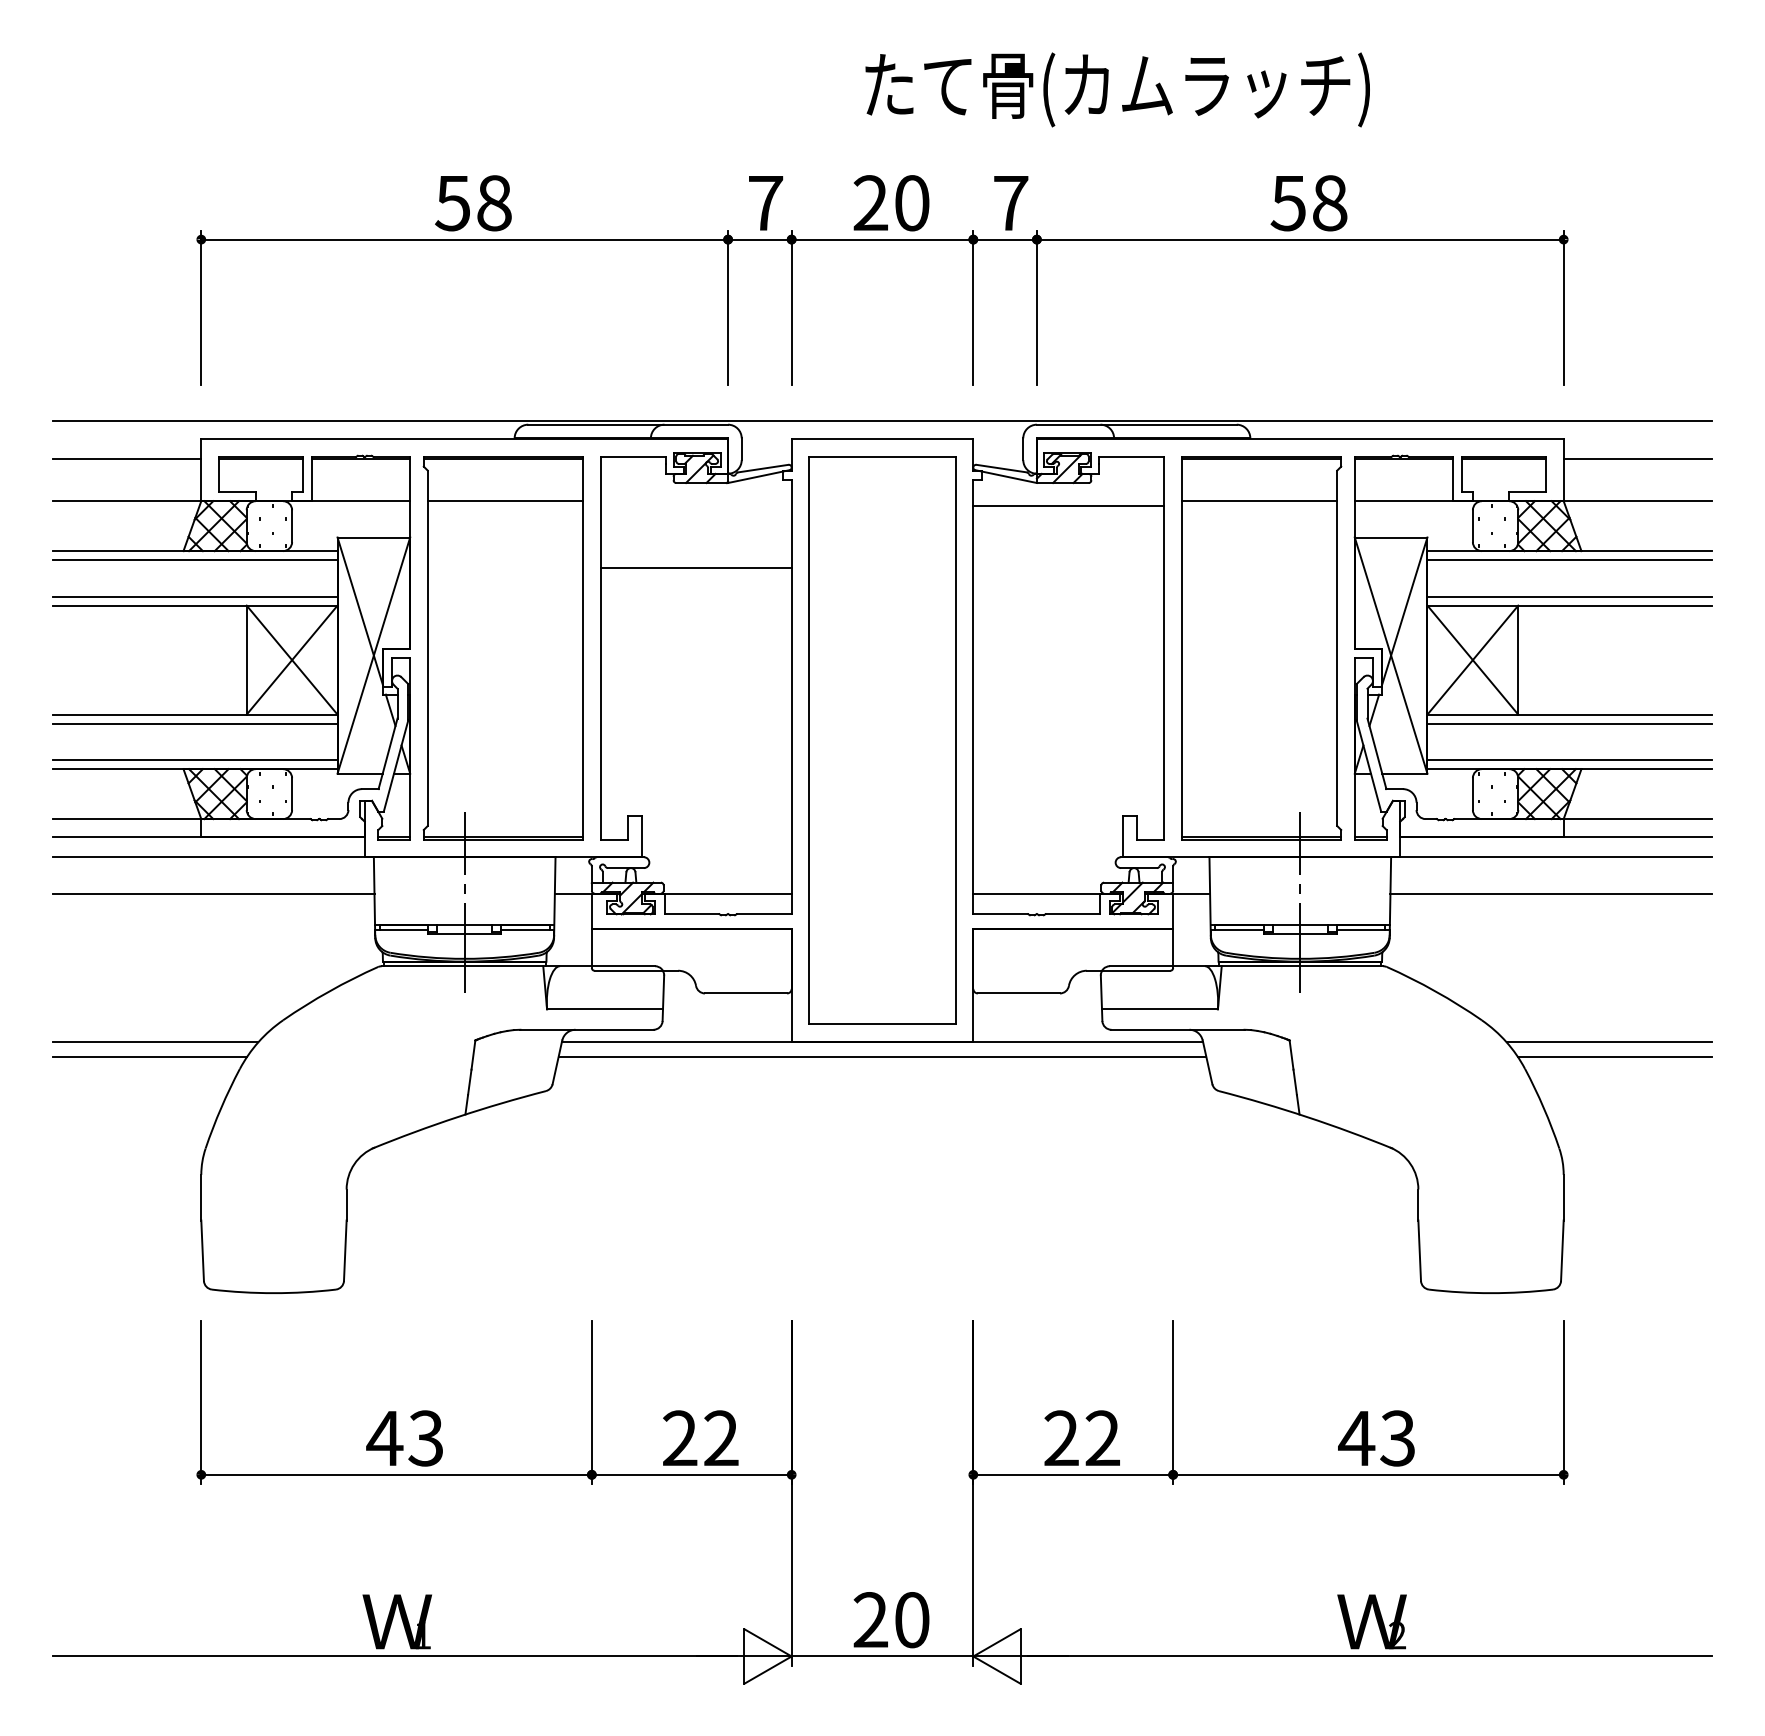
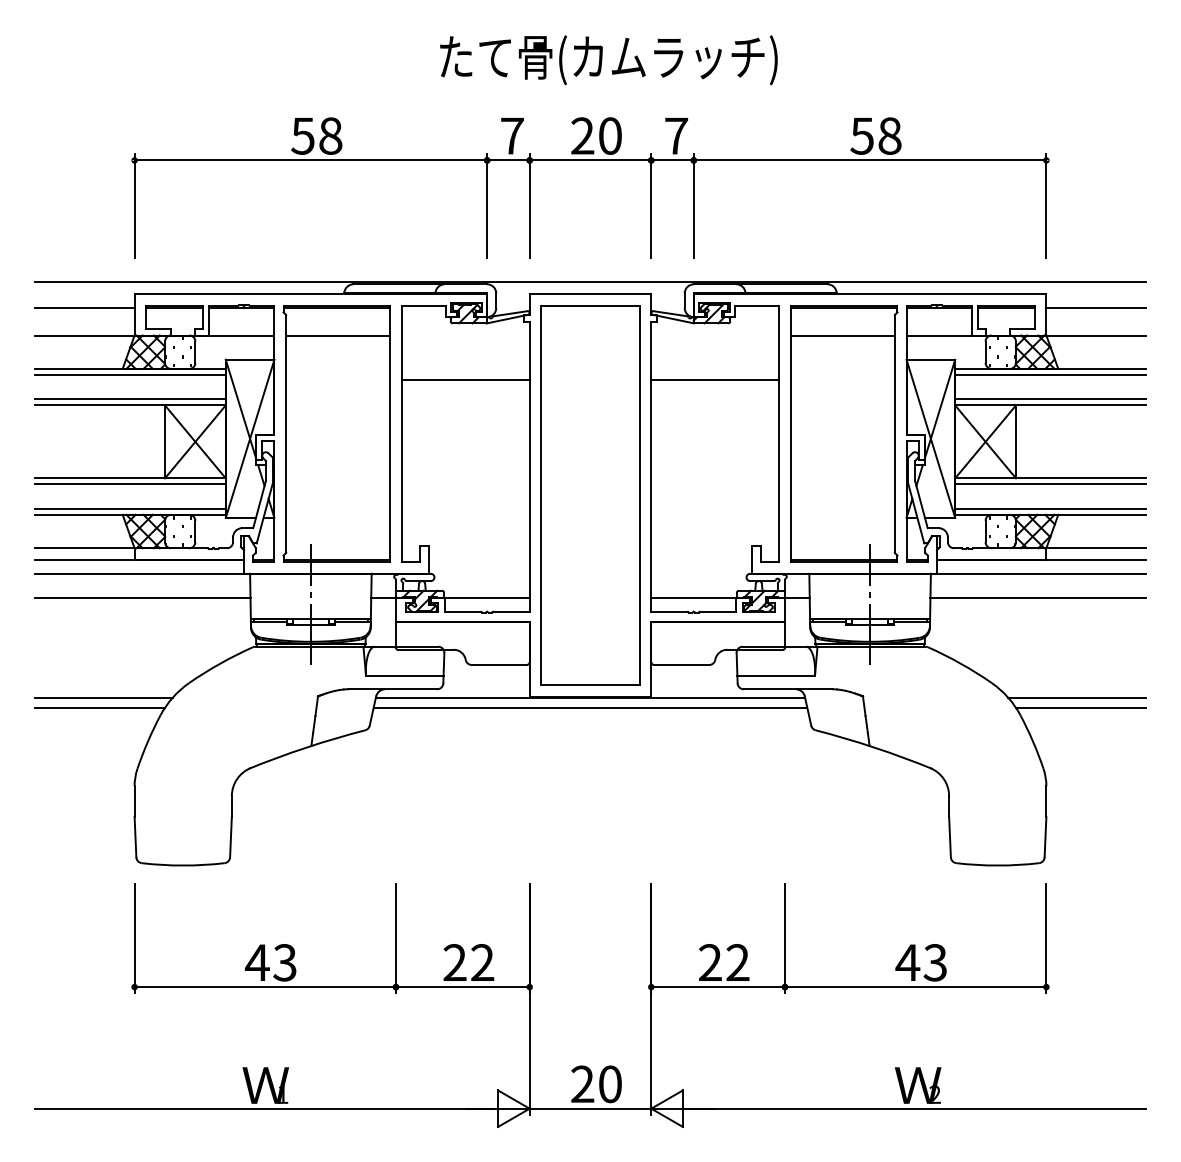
text: (1117, 90) -> (608, 60), moved
line: (1067, 505) -> (714, 380), moved

